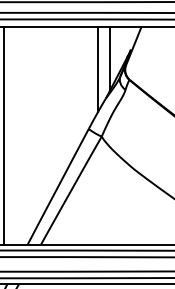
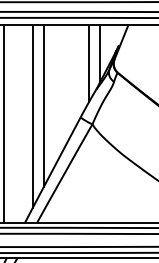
line: (47, 115) -> (43, 105), added
line: (35, 127) -> (32, 116), added

